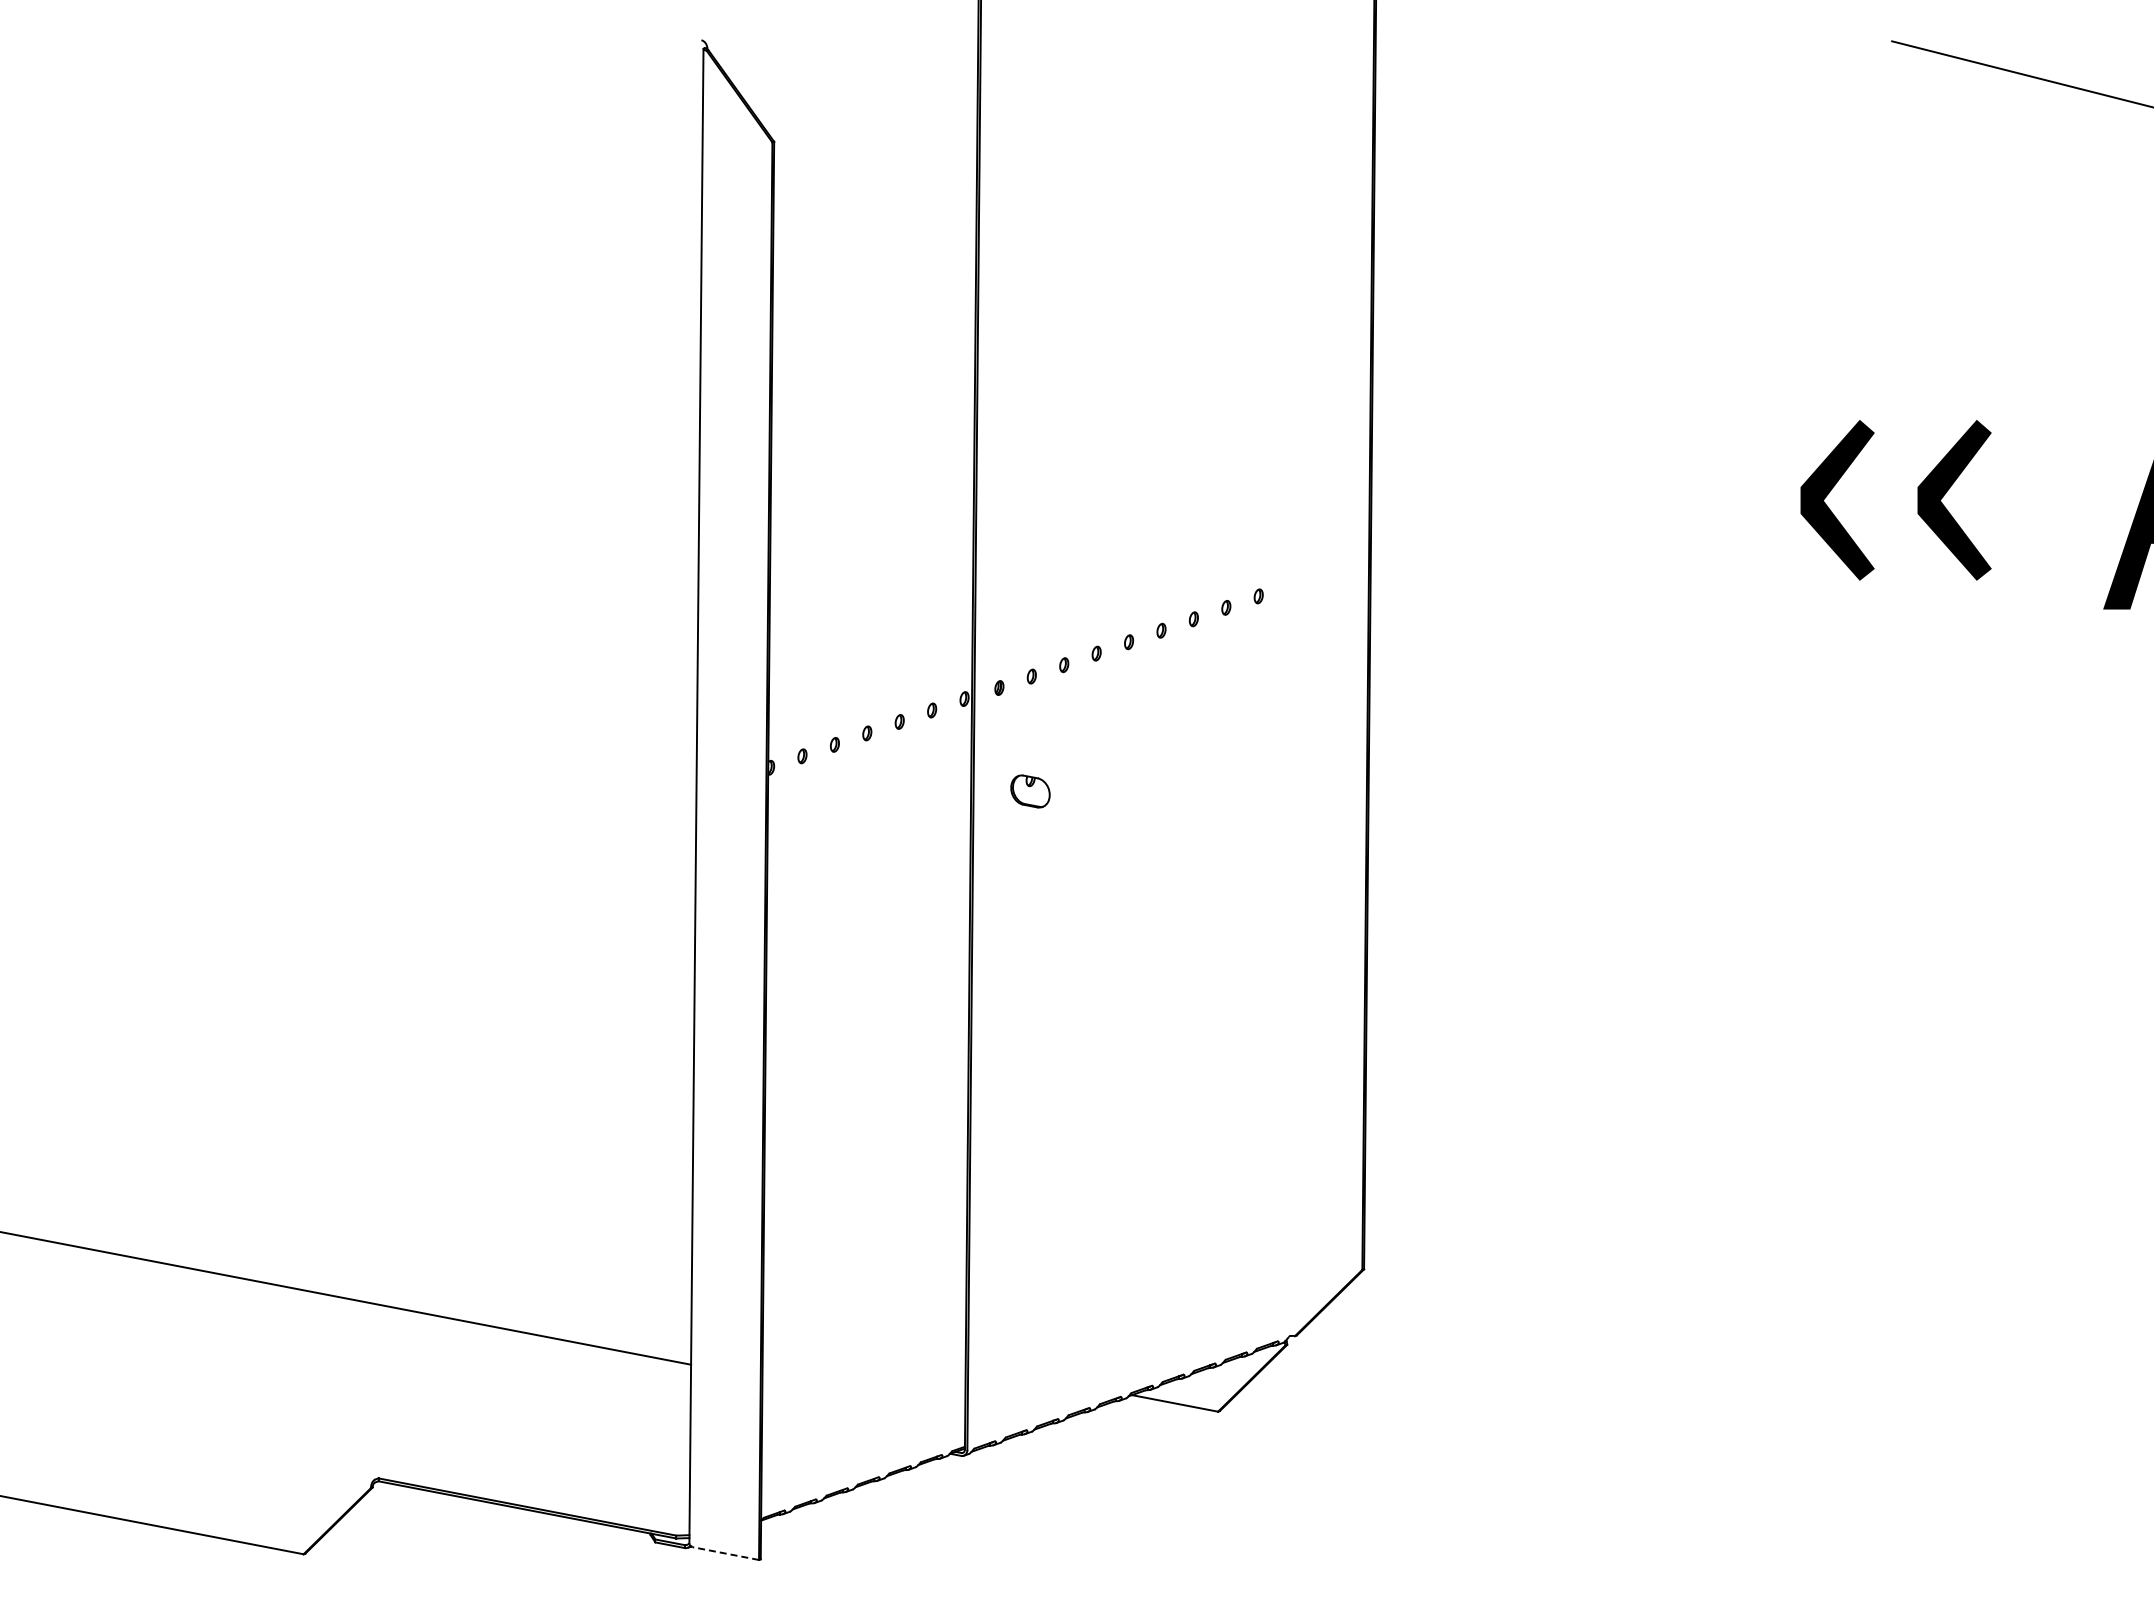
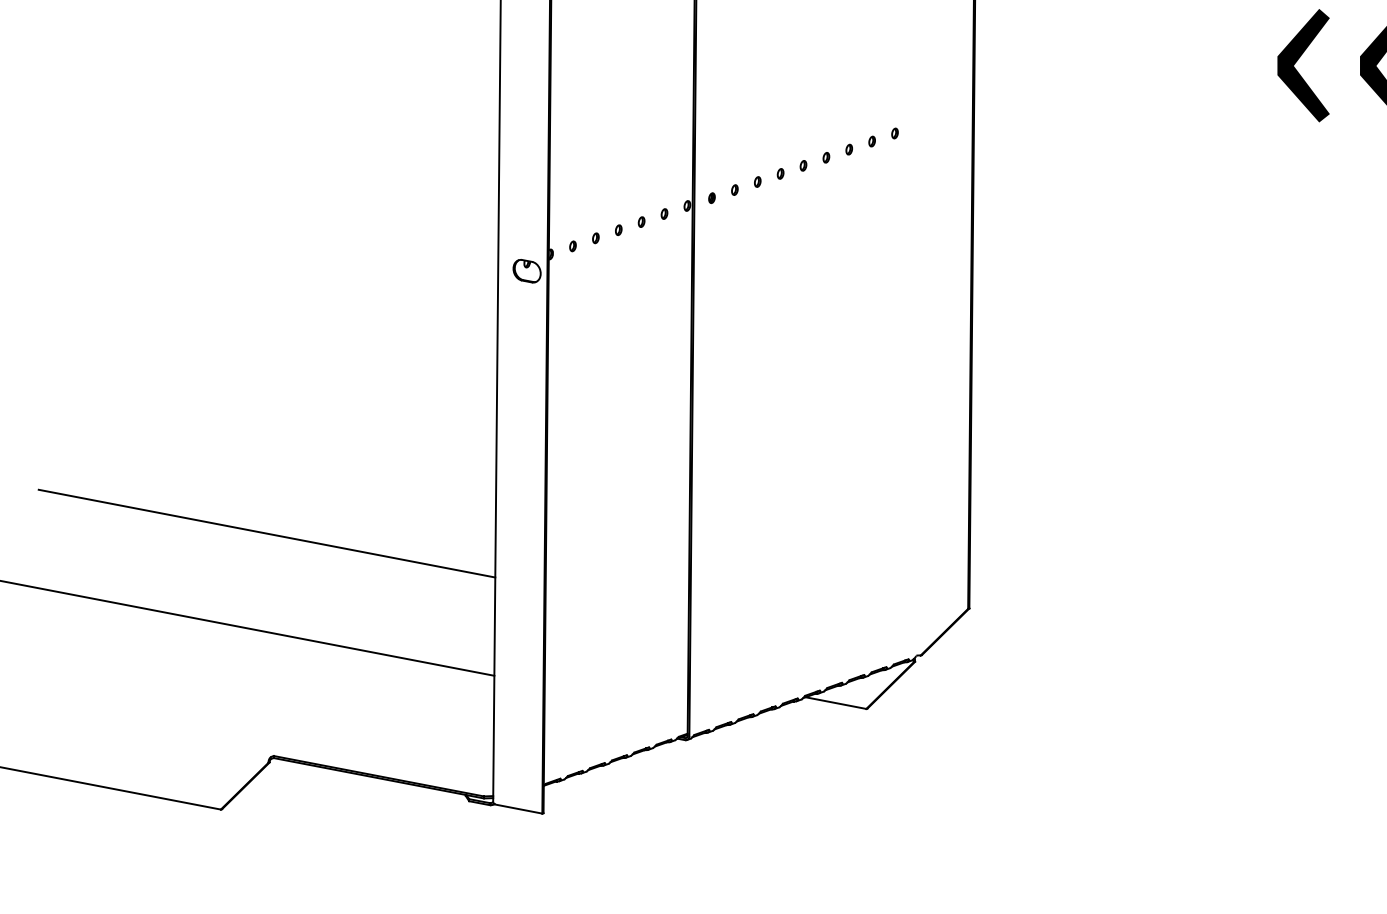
part: (1030, 791) -> (527, 271), moved
line: (368, 1163) -> (266, 533), added
line: (725, 1553) -> (518, 809), dashed -> solid

